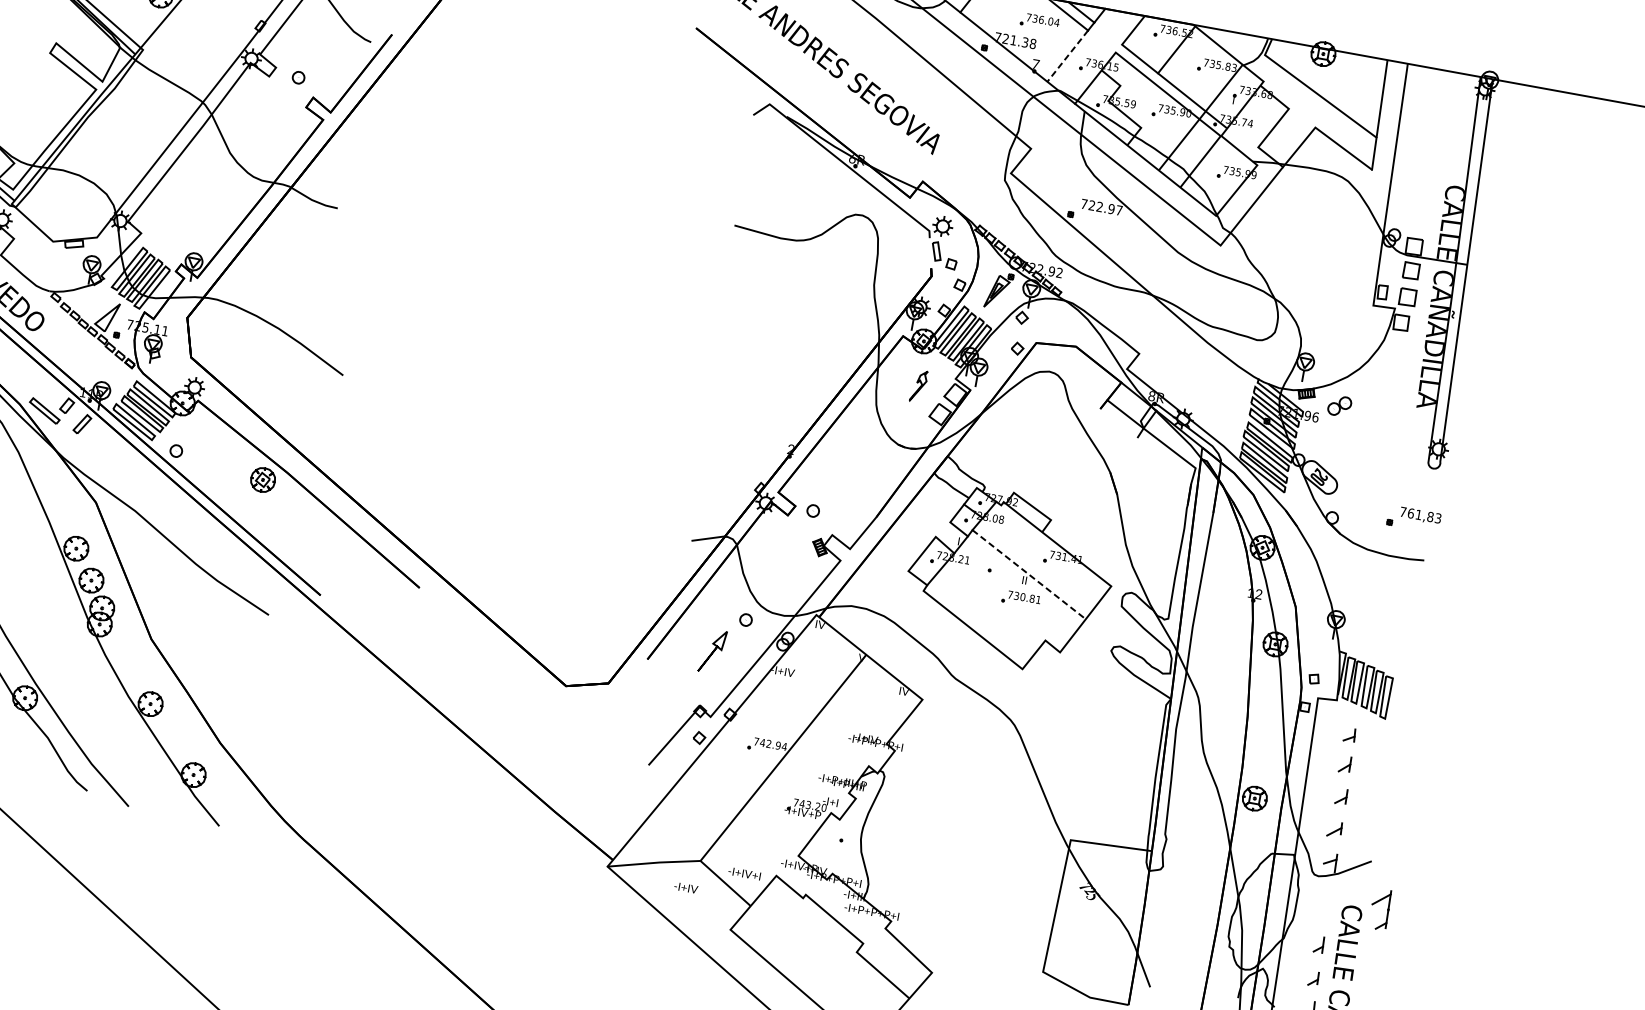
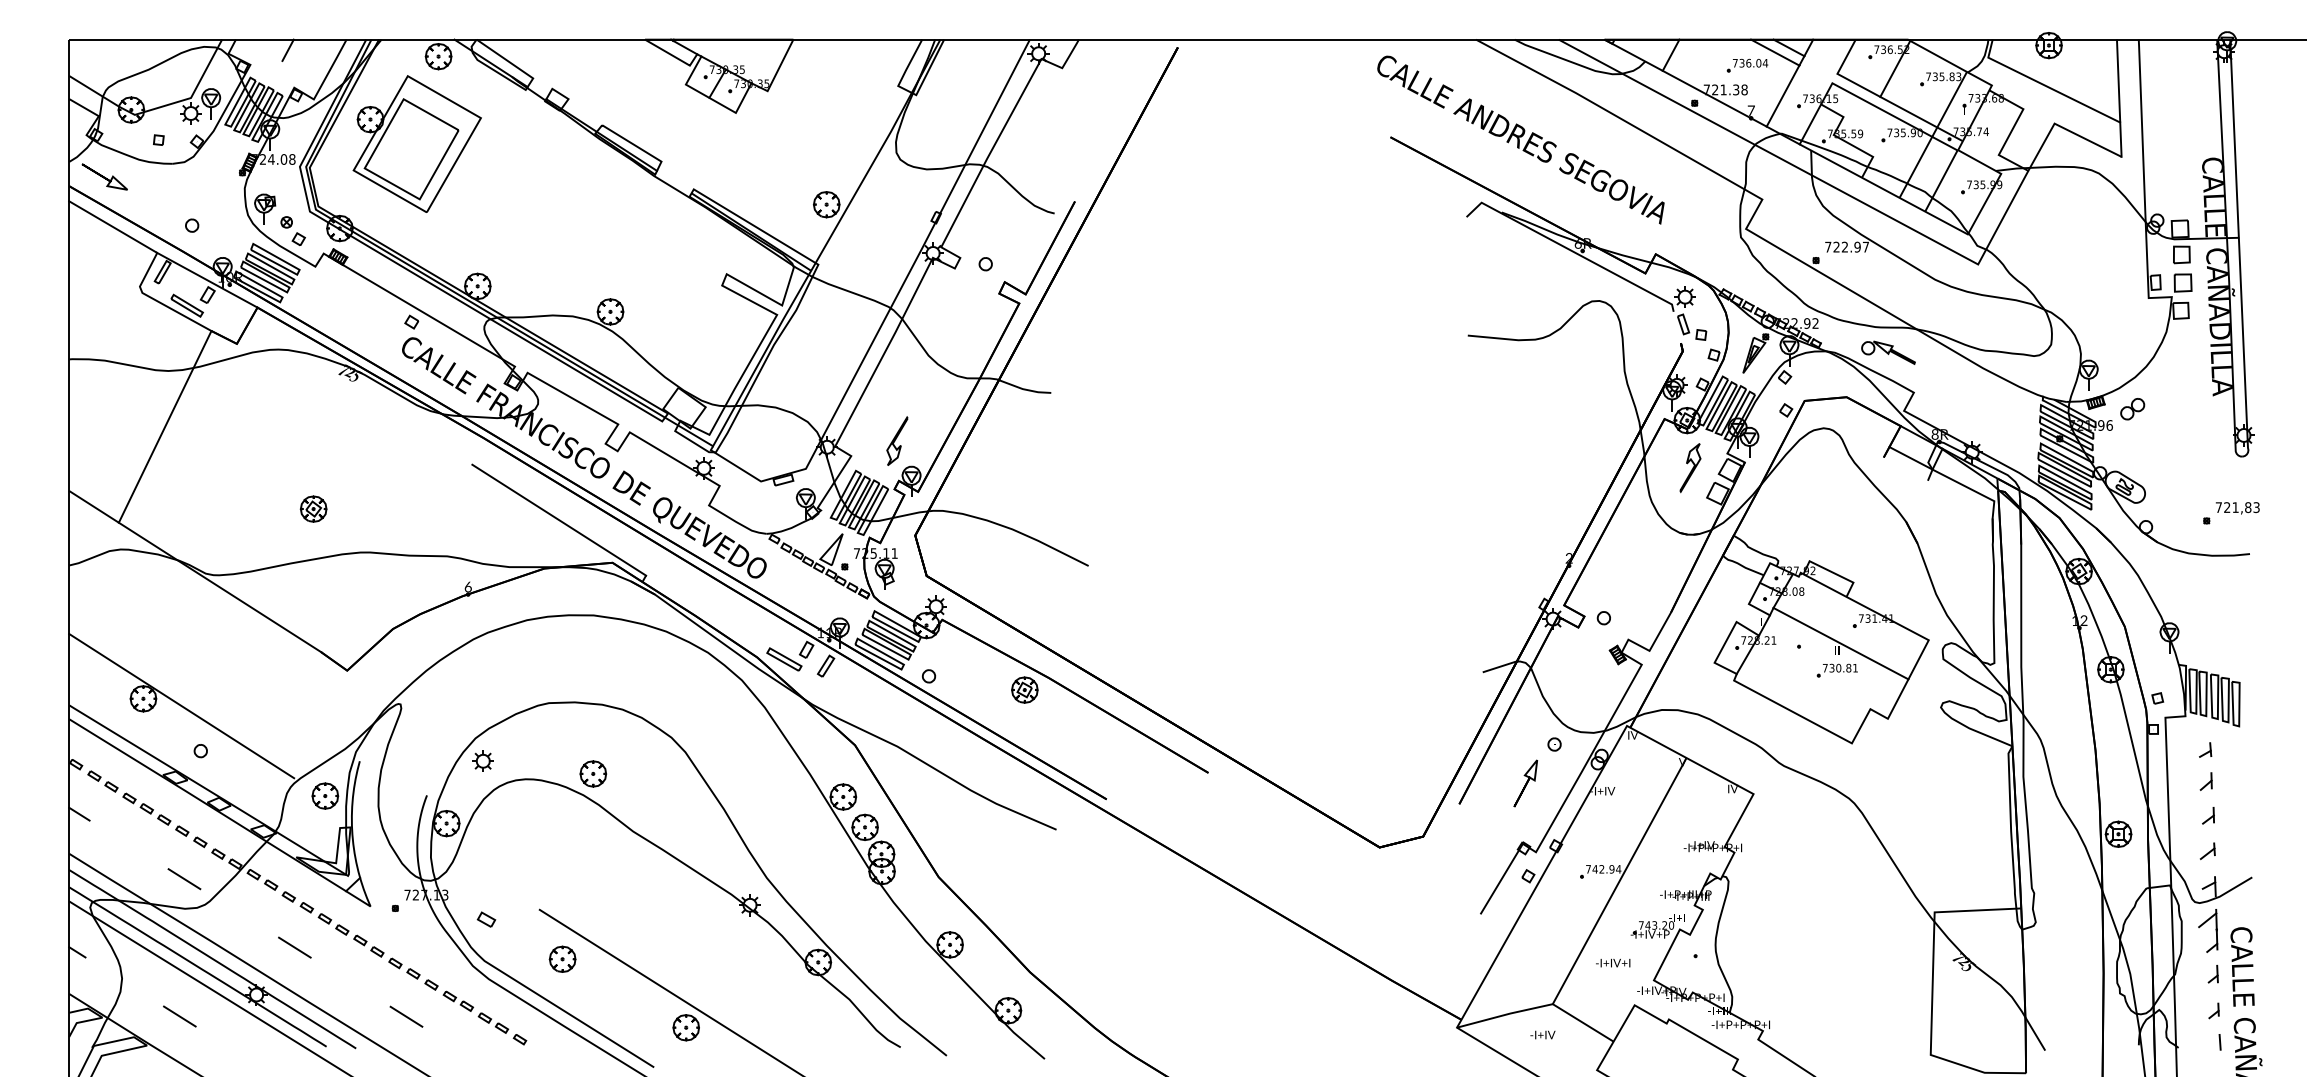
line: (1068, 56) -> (1783, 96), dashed -> solid
part: (186, 226) -> (897, 440), added
part: (1122, 312) -> (1888, 352), added
part: (918, 386) -> (1690, 468), size x1.43
text: (1411, 513) -> (2227, 507), 761,83 -> 721,83
line: (1029, 574) -> (1841, 643), dashed -> solid
text: (745, 873) -> (1613, 962), moved
part: (1387, 910) -> (2215, 930), moved

